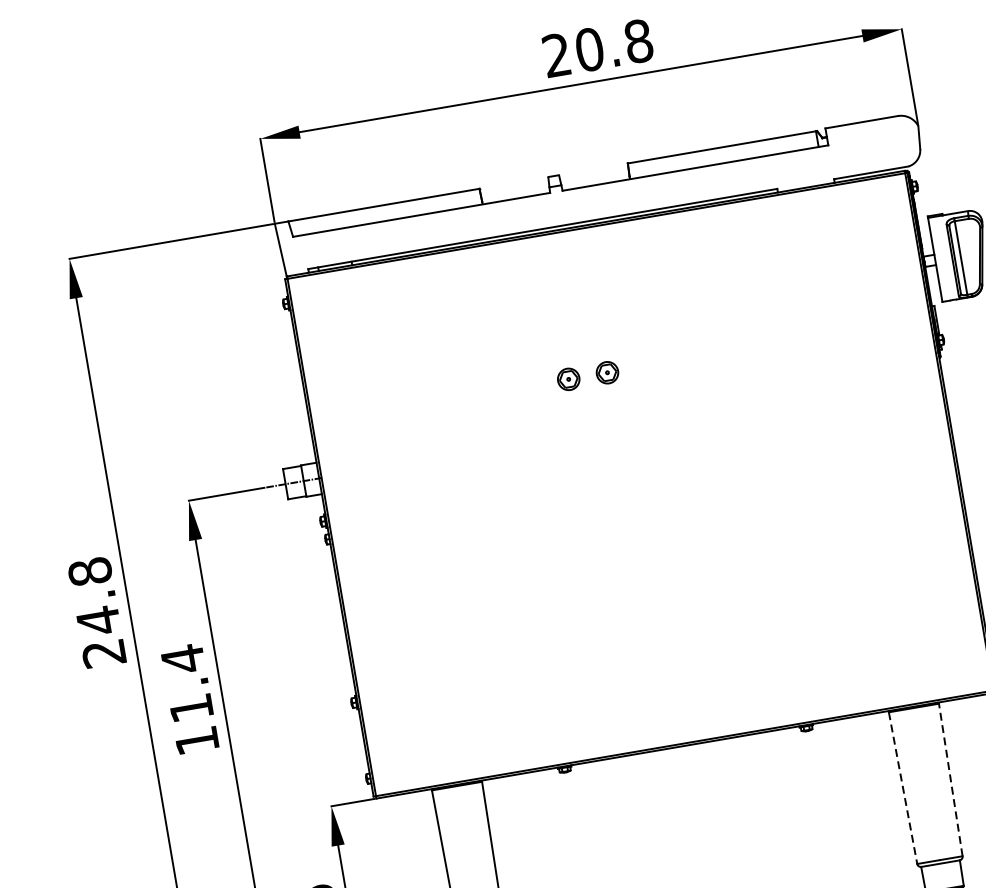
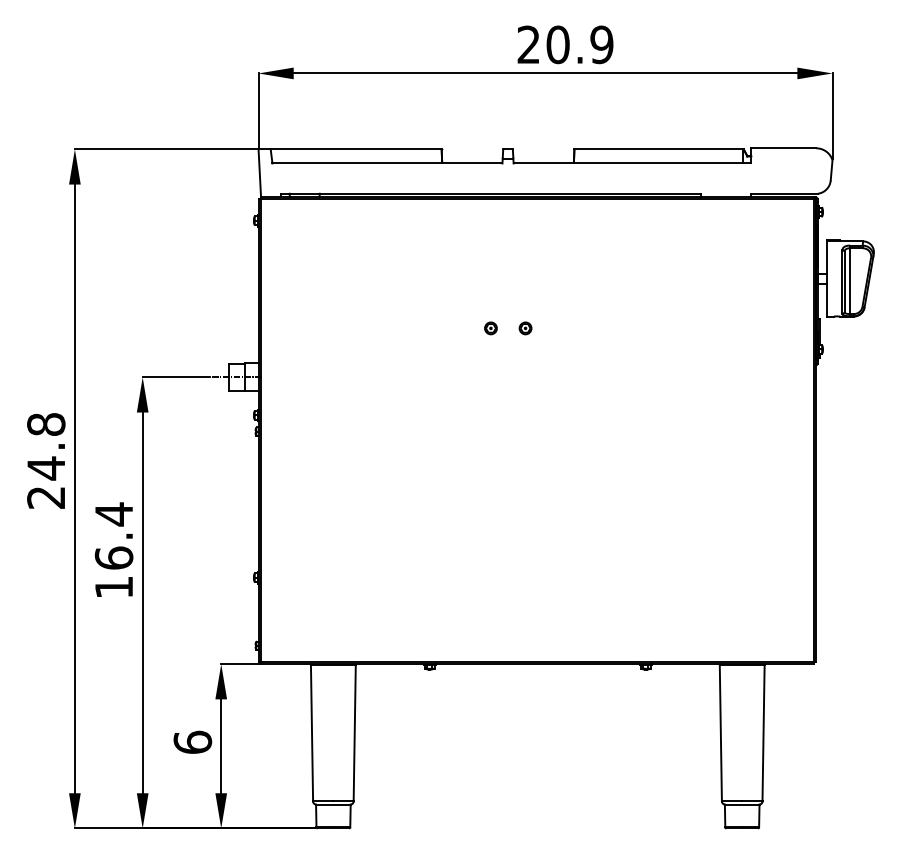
text: (638, 41) -> (601, 44), 20.8 -> 20.9
part: (607, 372) -> (525, 328), size x0.62
part: (568, 379) -> (490, 328), size x0.62
text: (190, 707) -> (113, 557), 11.4 -> 16.4
line: (950, 778) -> (763, 732), dashed -> solid
line: (902, 788) -> (720, 733), dashed -> solid

